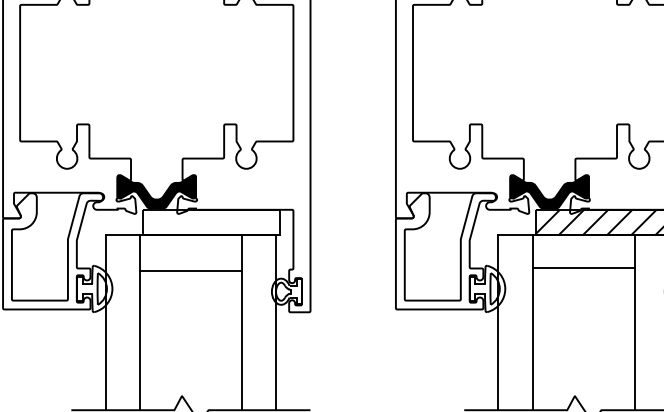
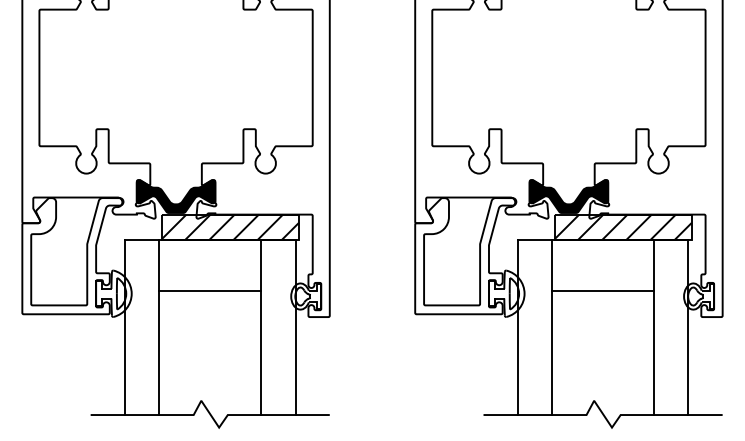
hatch: (211, 222) -> (230, 227), added
line: (583, 267) -> (602, 291), moved
line: (190, 270) -> (209, 291), moved

